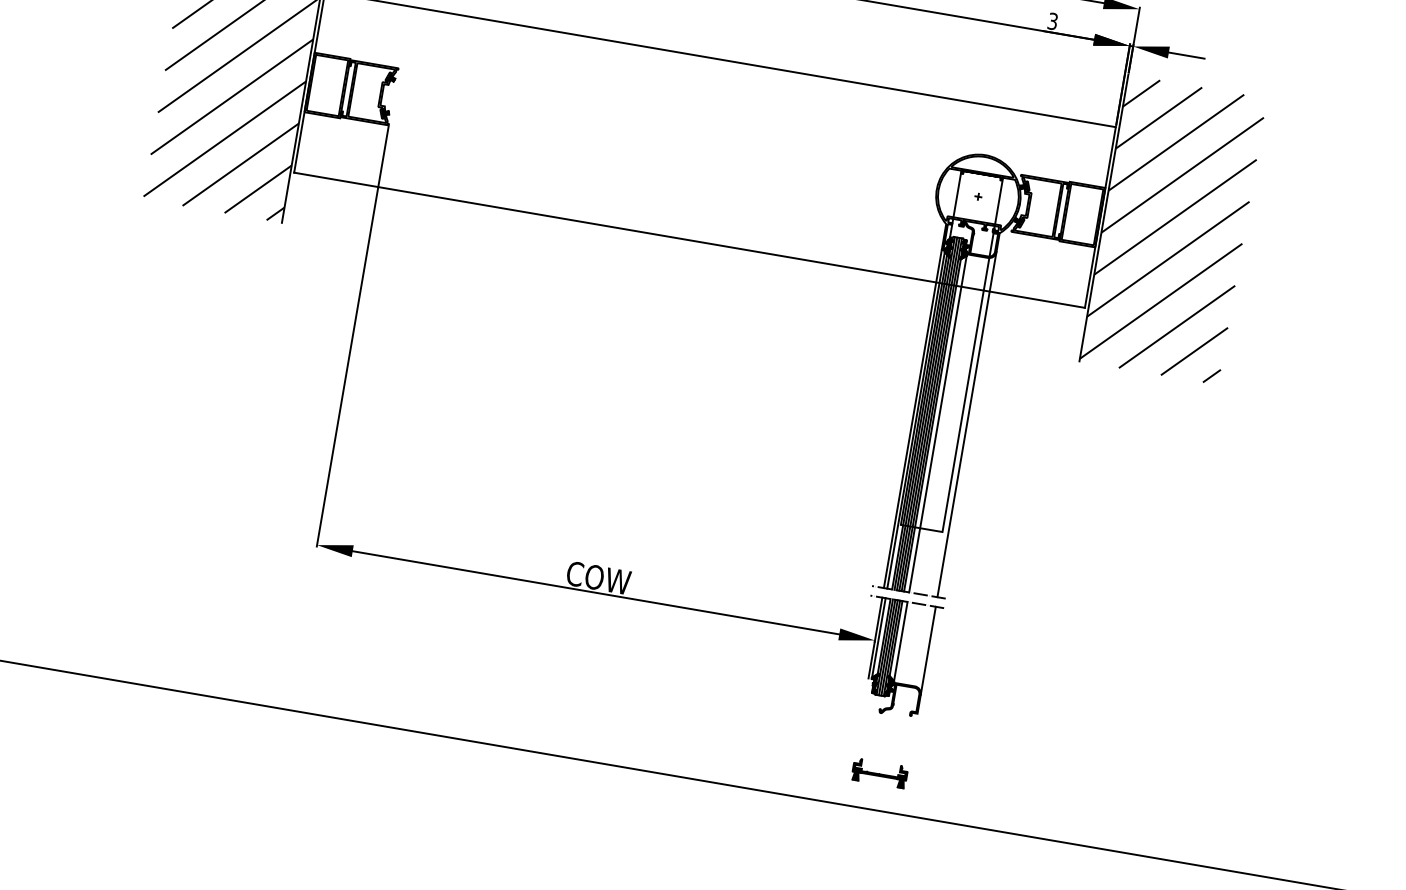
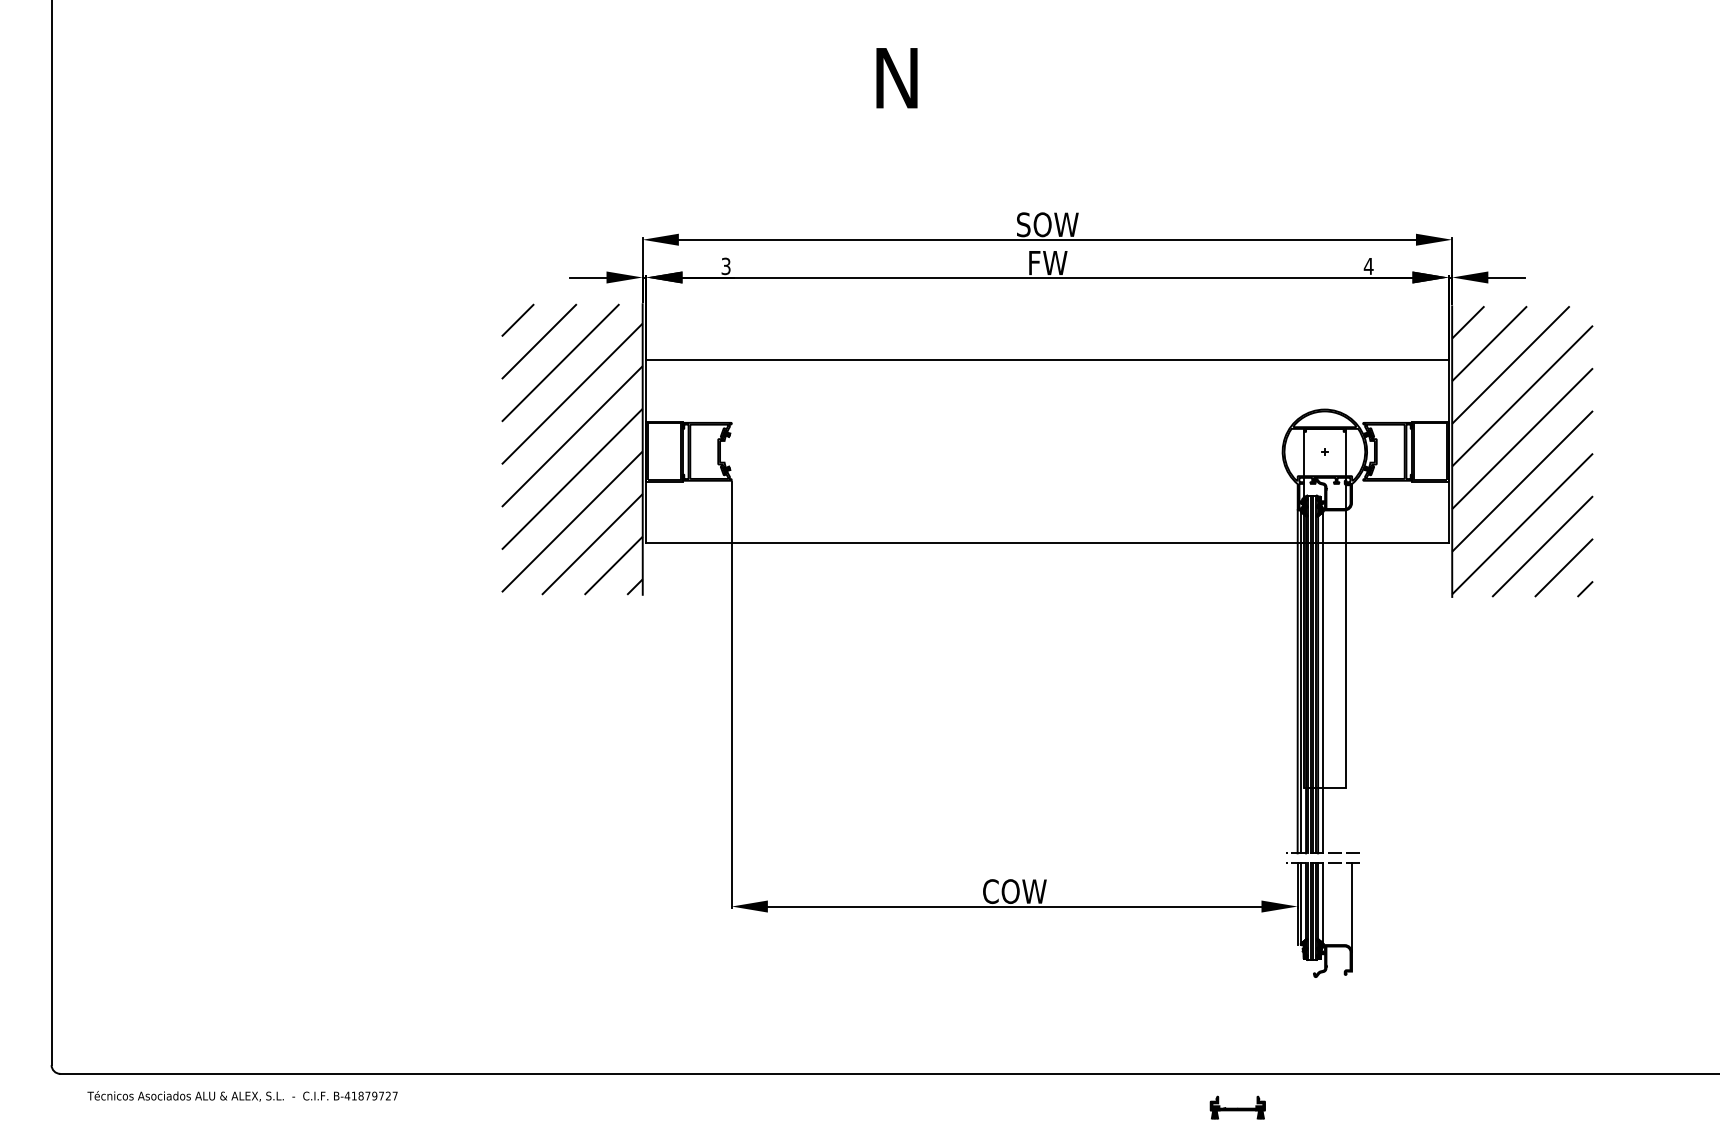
text: (1052, 21) -> (1368, 266), 3 -> 4
line: (966, 424) -> (1351, 678), removed
part: (879, 773) -> (1237, 1107), moved

